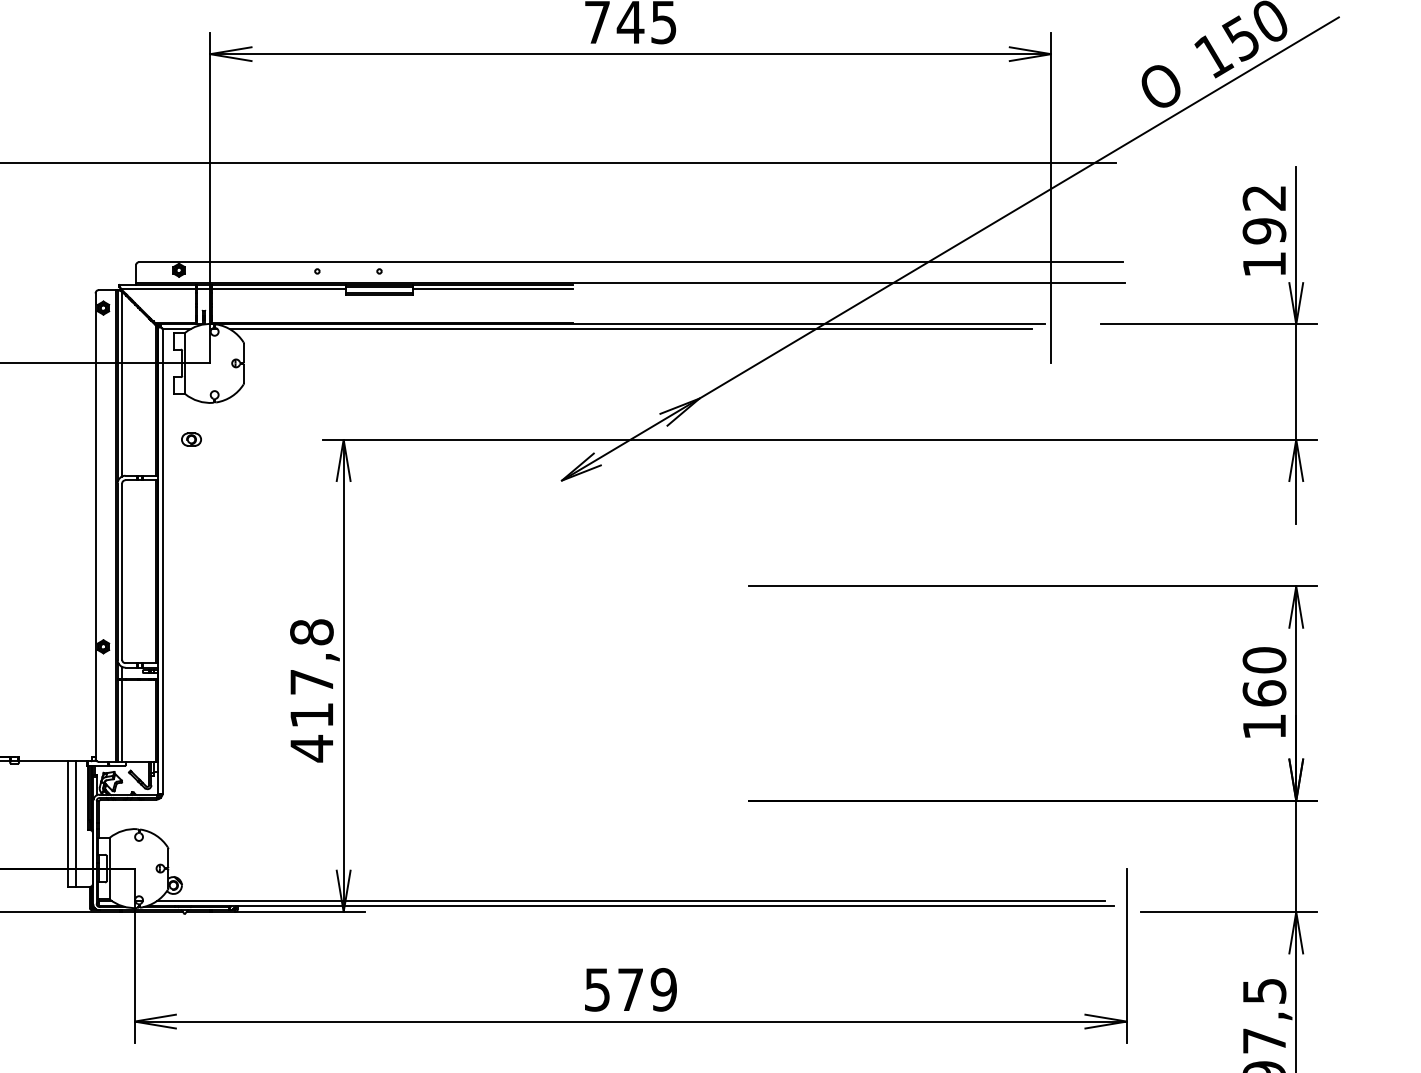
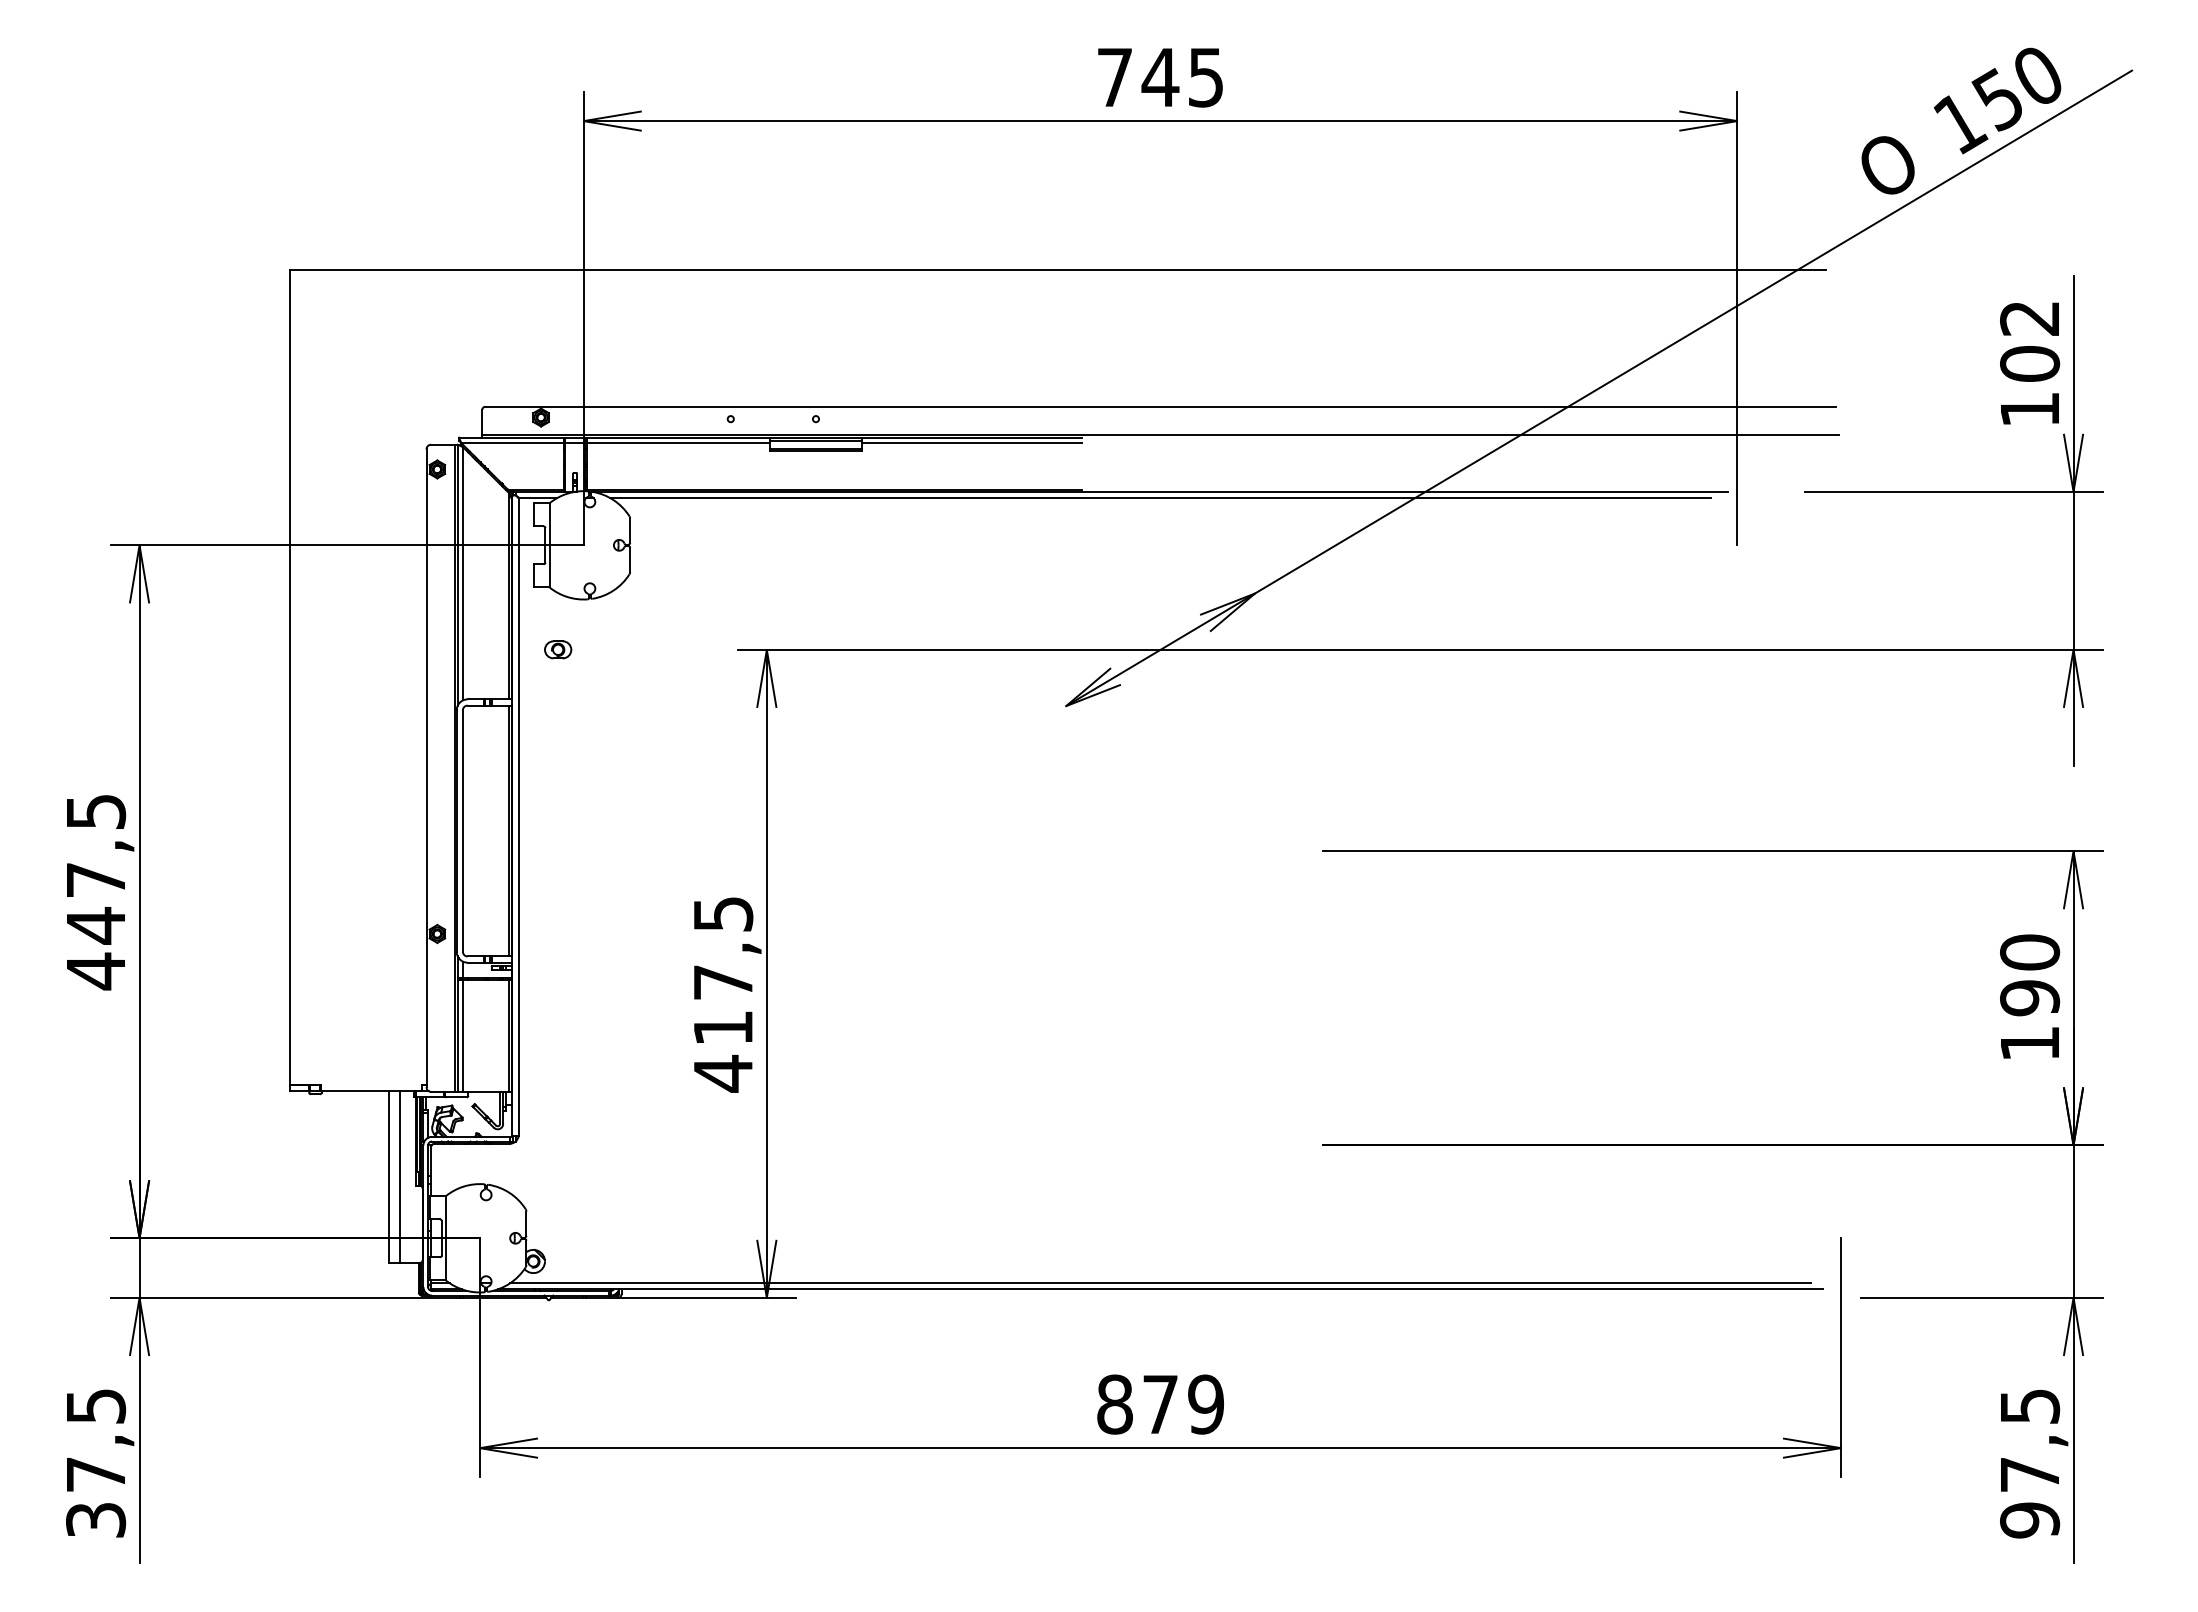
text: (1264, 231) -> (2030, 364), 192 -> 102
text: (312, 631) -> (723, 913), 417,8 -> 417,5
text: (1264, 693) -> (2030, 997), 160 -> 190
text: (597, 989) -> (1114, 1404), 579 -> 879

